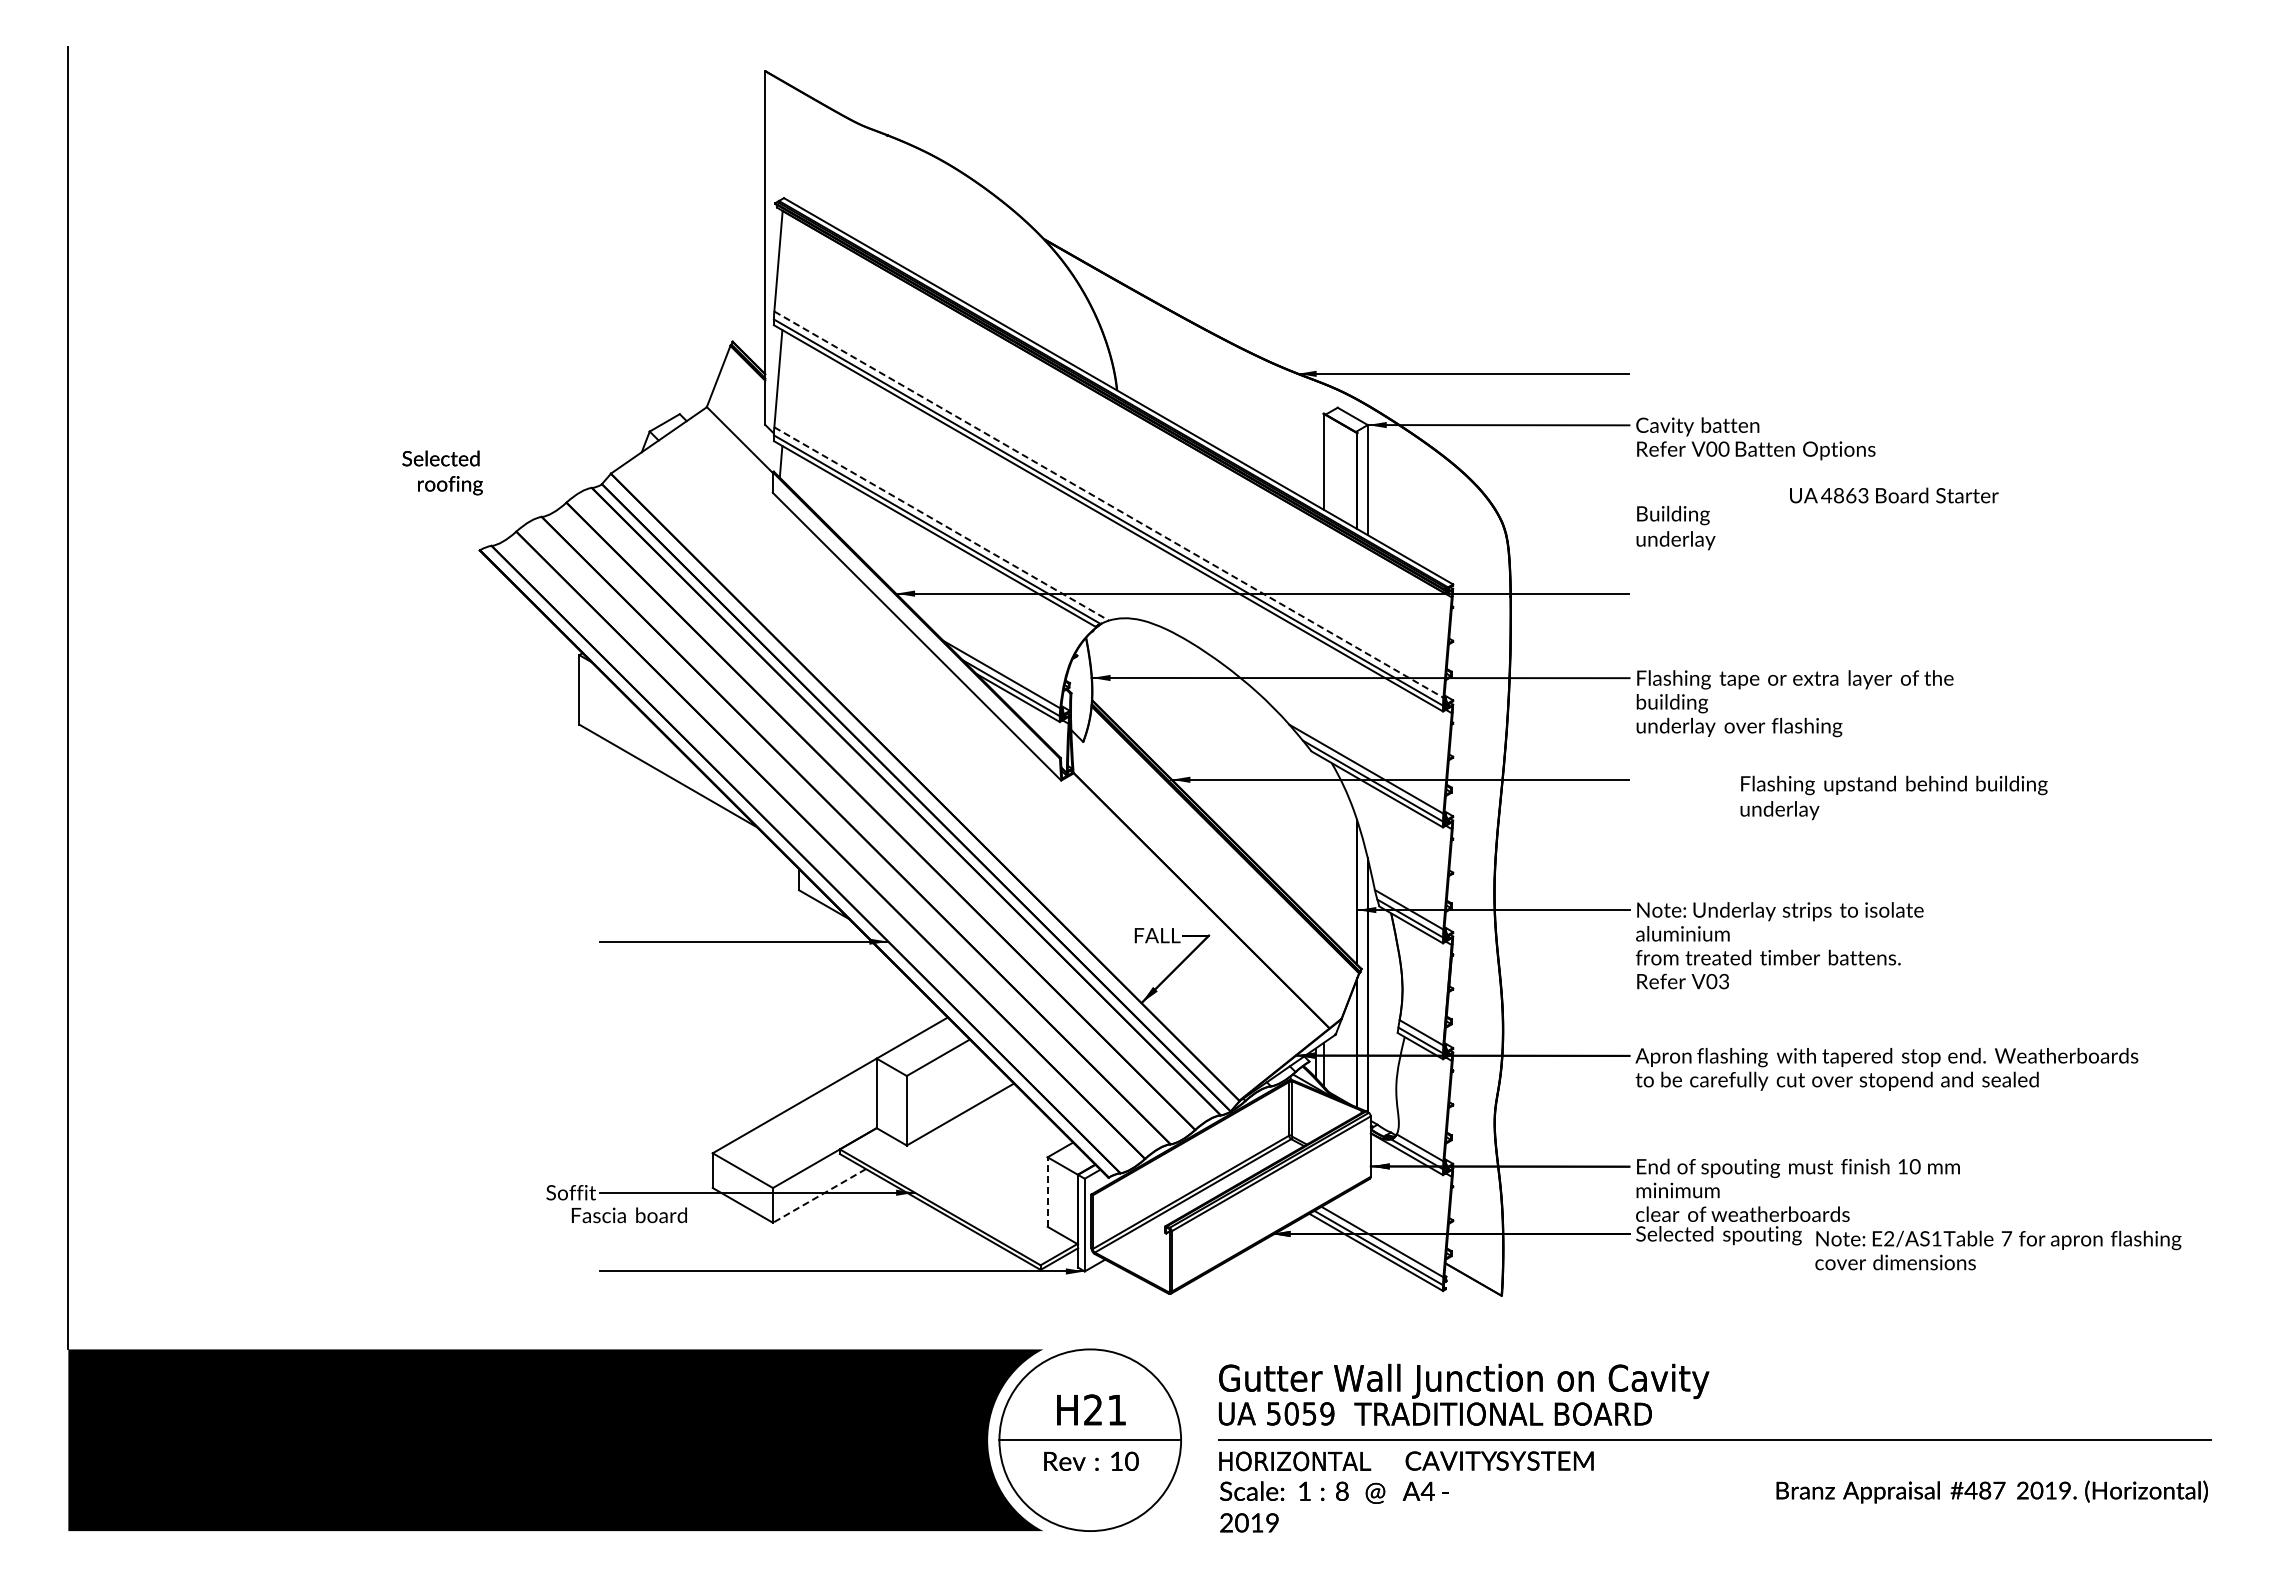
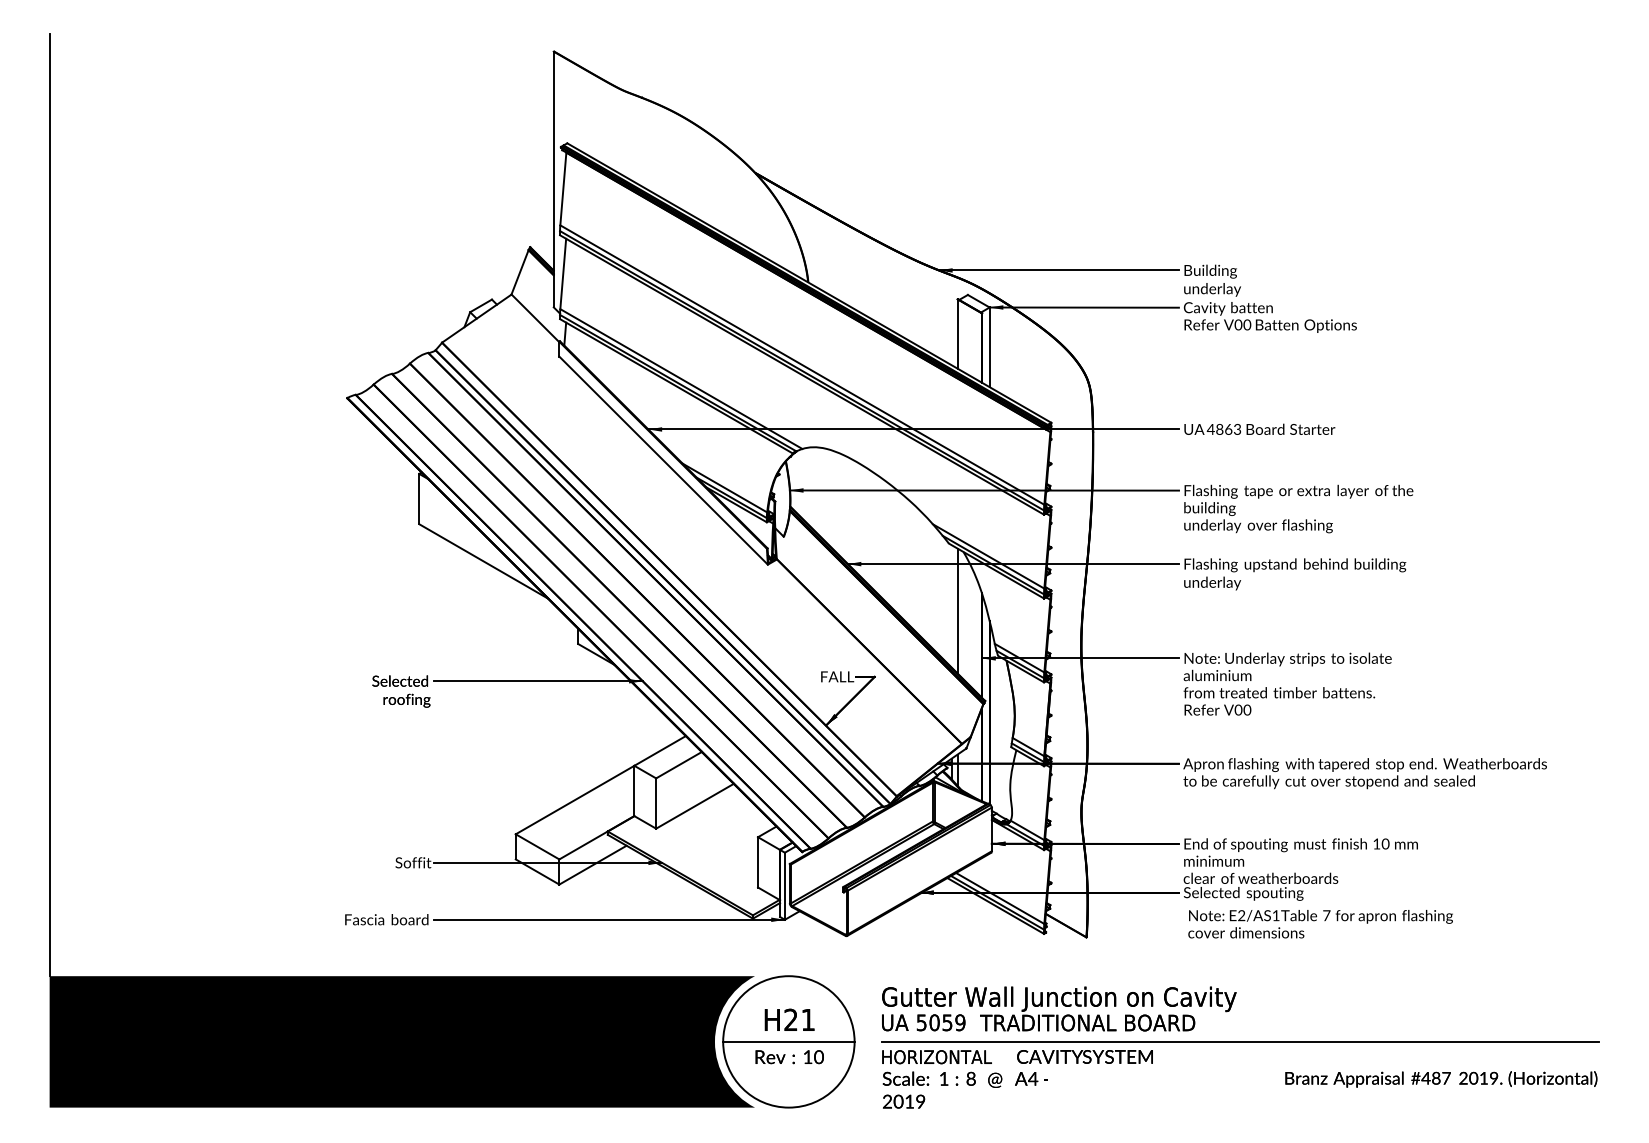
text: (442, 472) -> (401, 691), moved
text: (1894, 495) -> (1259, 429), moved
line: (1109, 504) -> (802, 364), dashed -> solid
line: (942, 524) -> (681, 379), dashed -> solid
text: (1675, 527) -> (1212, 280), moved
text: (1893, 797) -> (1294, 574), moved
line: (1323, 844) -> (957, 610), added
text: (1723, 981) -> (1246, 710), V03 -> V00
line: (1047, 1192) -> (757, 862), dashed -> solid
line: (819, 1195) -> (593, 864), dashed -> solid
text: (628, 1215) -> (386, 919), moved
text: (1998, 1250) -> (1320, 924), moved

